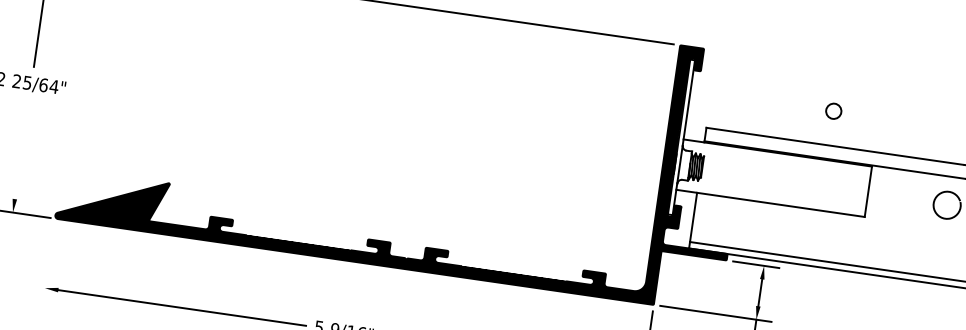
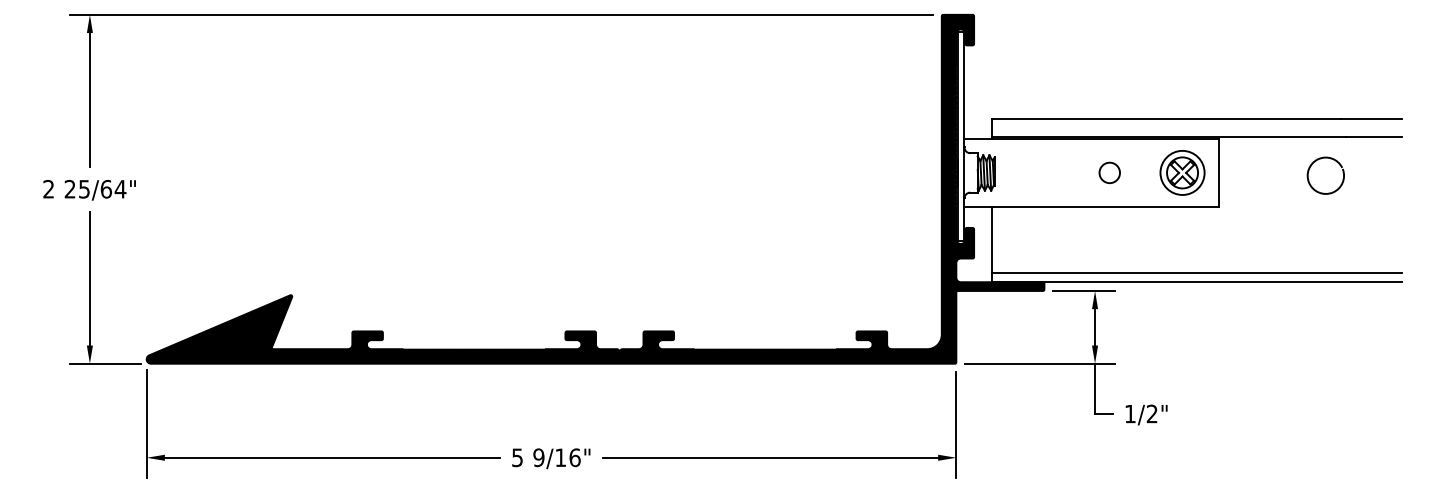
circle: (833, 110) -> (1109, 172), moved
line: (21, 149) -> (89, 278), added
part: (841, 187) -> (1182, 172), added
line: (48, 262) -> (146, 423), added

